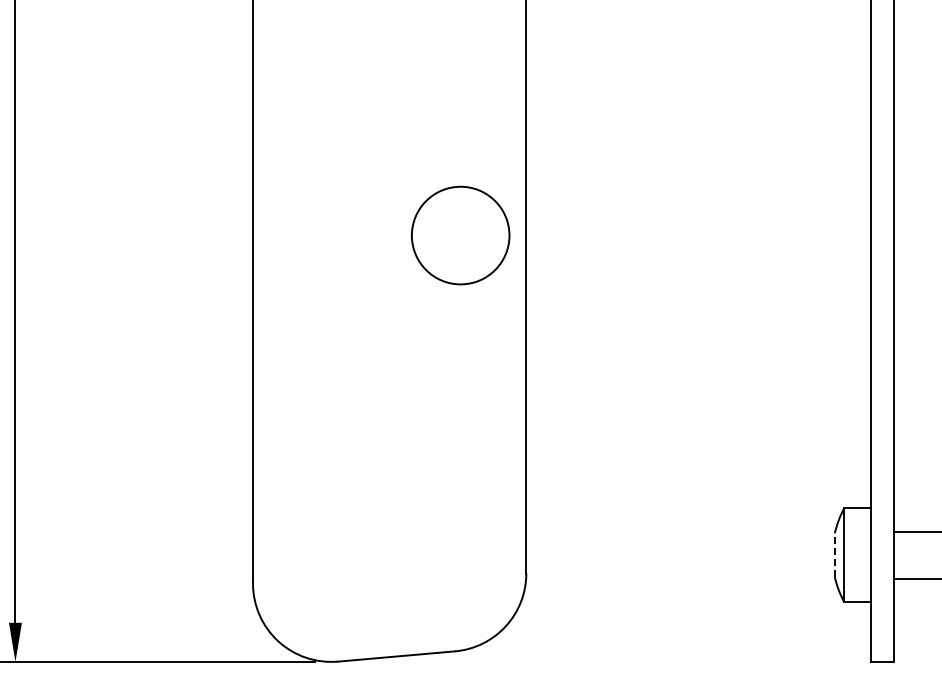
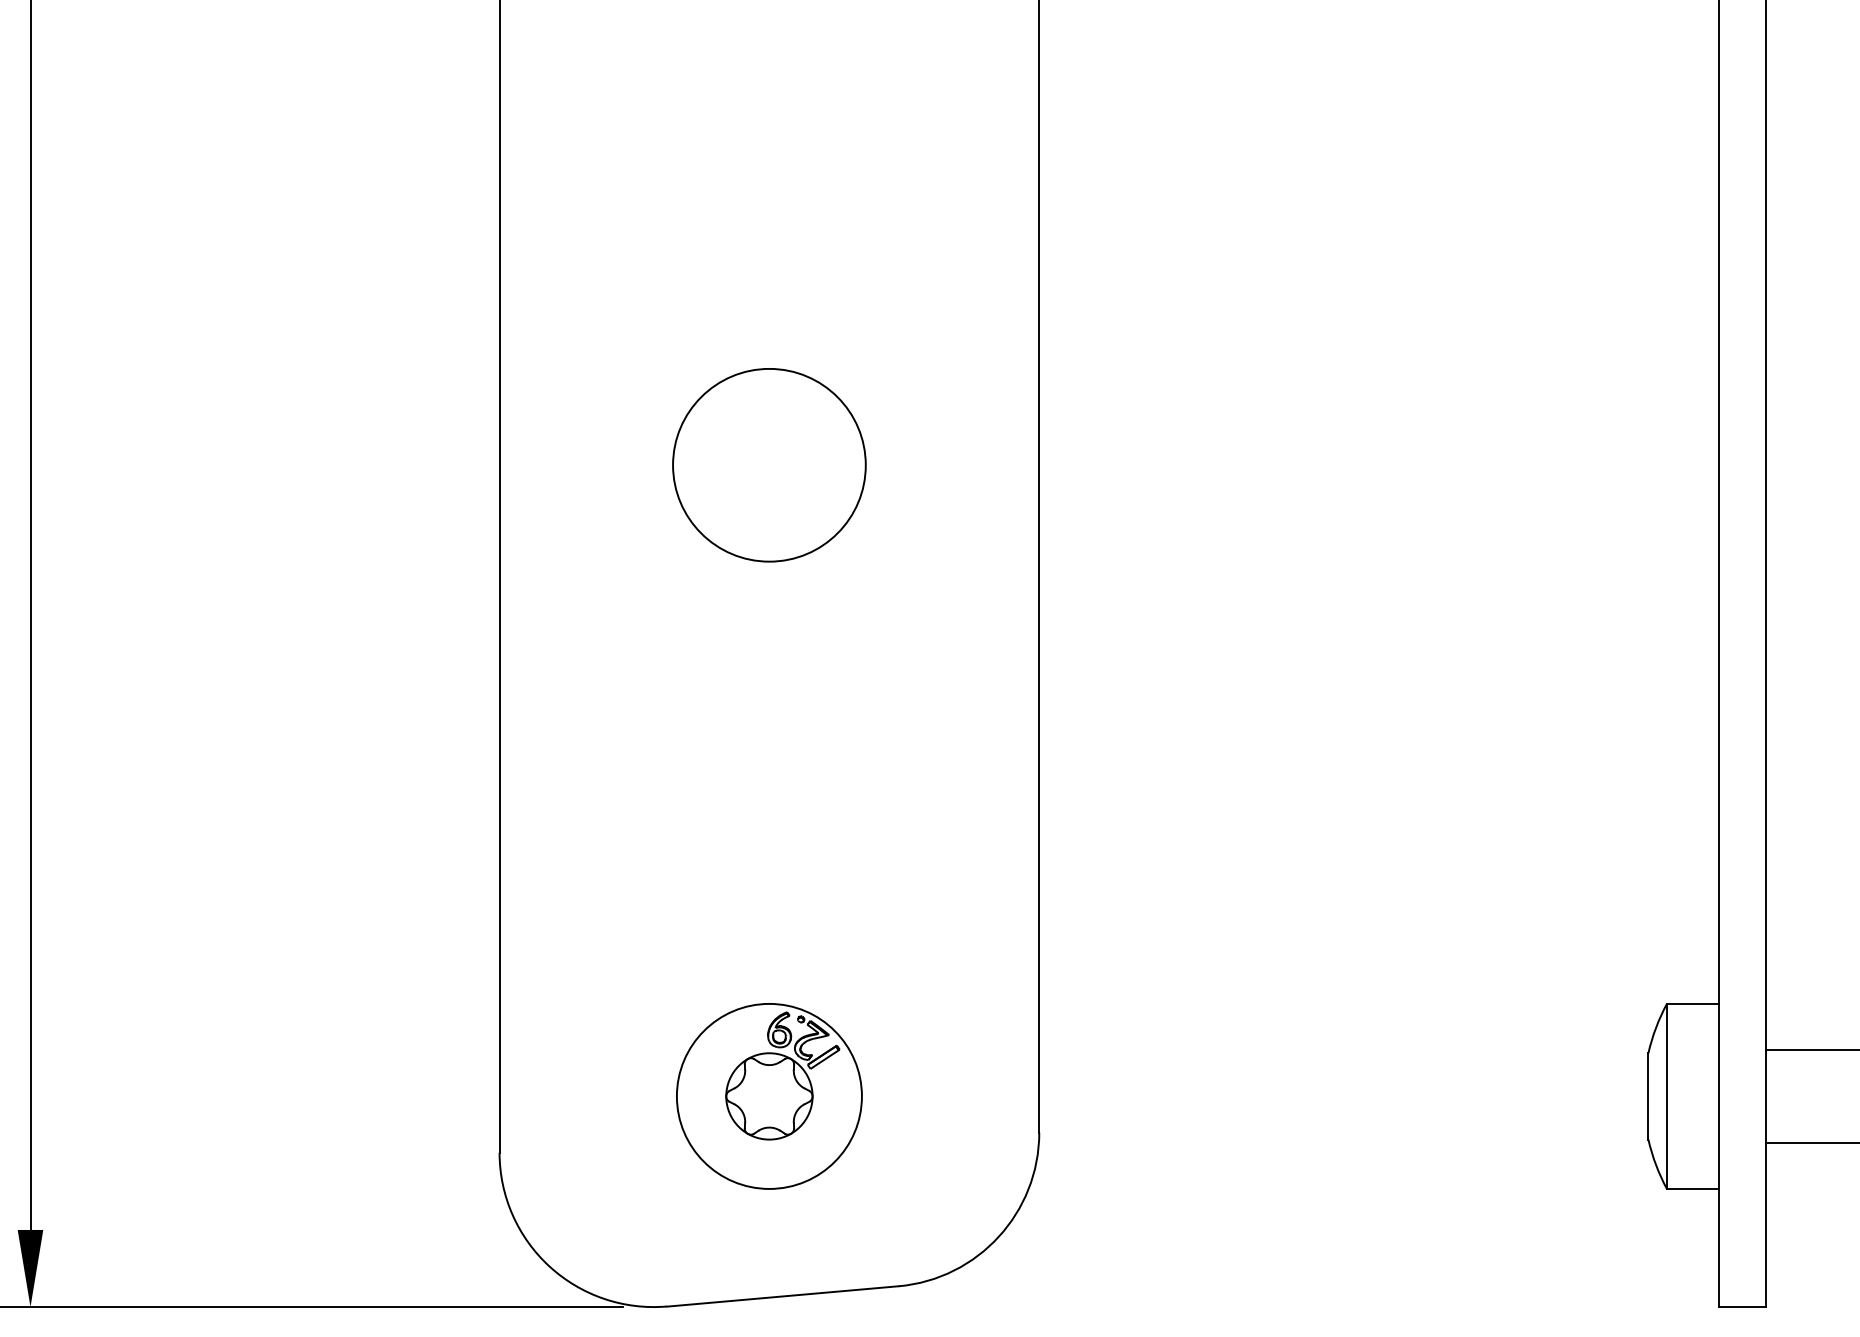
circle: (460, 235) -> (769, 465), moved
part: (389, 554) -> (769, 1095), added
line: (834, 555) -> (1647, 1096), dashed -> solid

